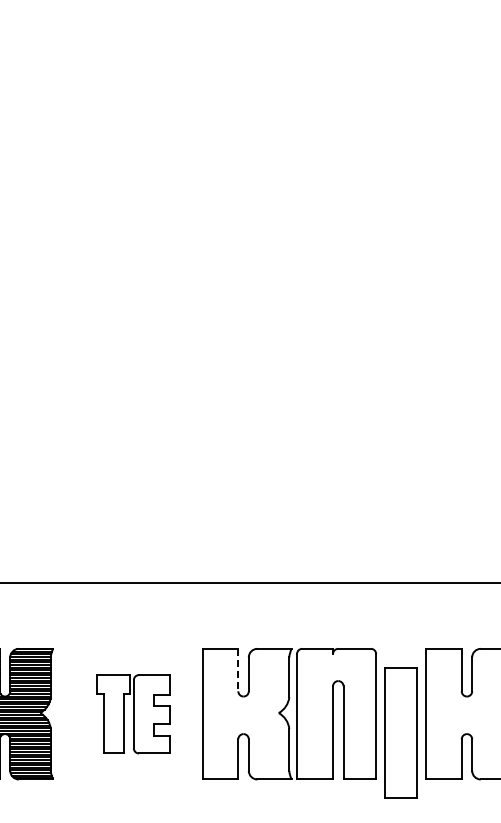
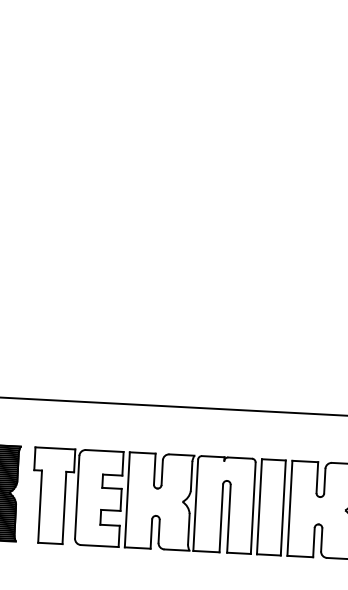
line: (238, 670) -> (154, 469), dashed -> solid
part: (133, 714) -> (76, 497), size x1.67
part: (400, 732) -> (271, 506), moved

